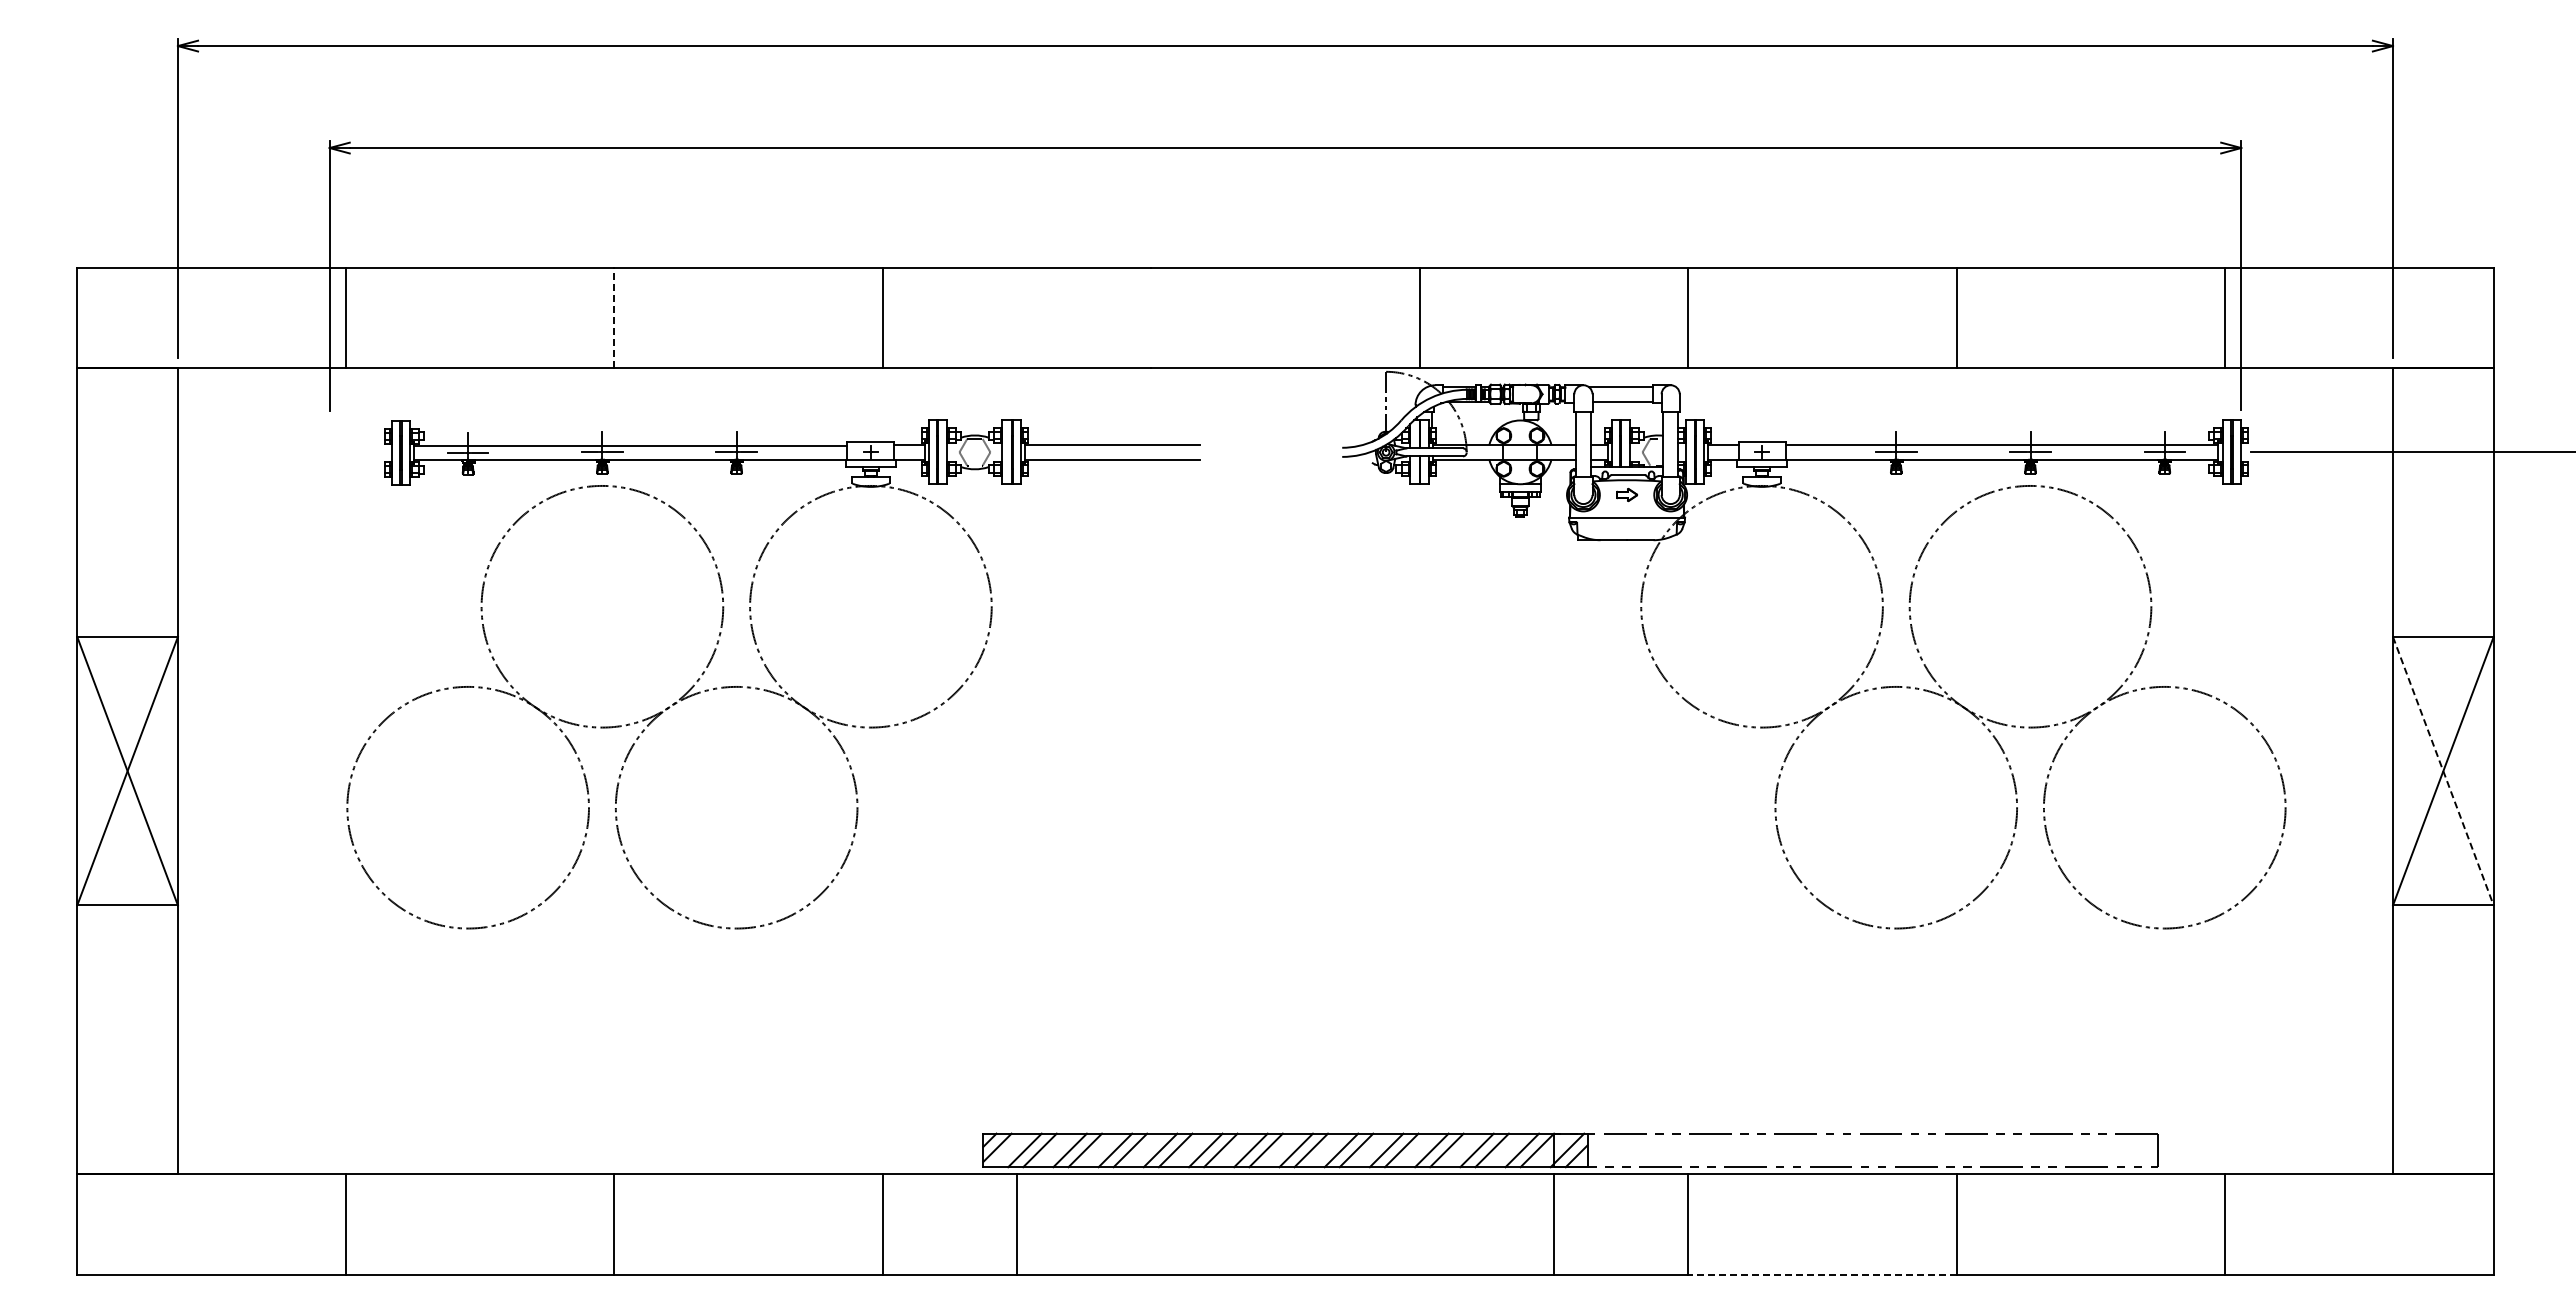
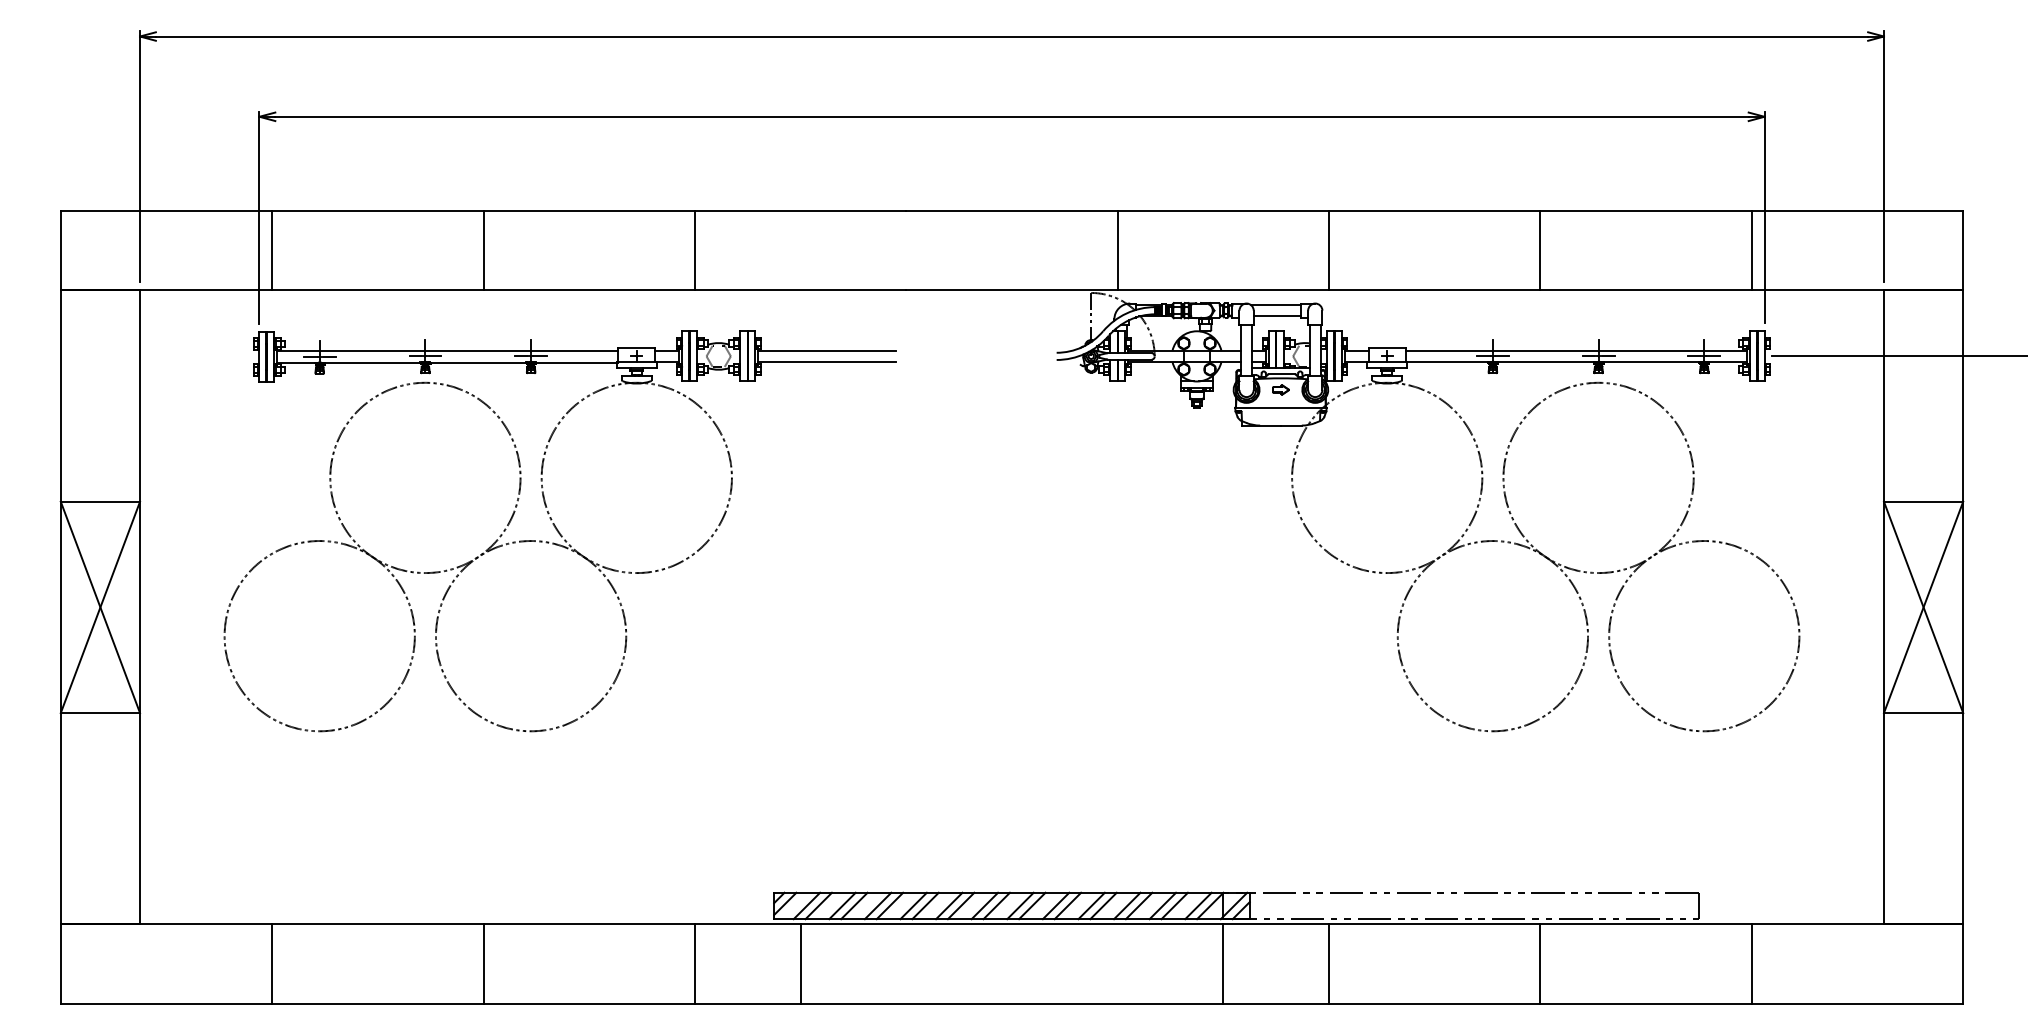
line: (614, 317) -> (483, 250), dashed -> solid
part: (773, 674) -> (560, 531), moved
line: (2443, 771) -> (1923, 607), dashed -> solid
line: (1821, 1274) -> (1434, 1003), dashed -> solid

